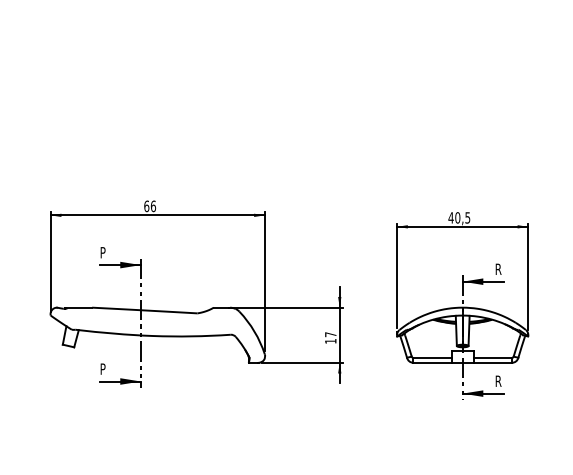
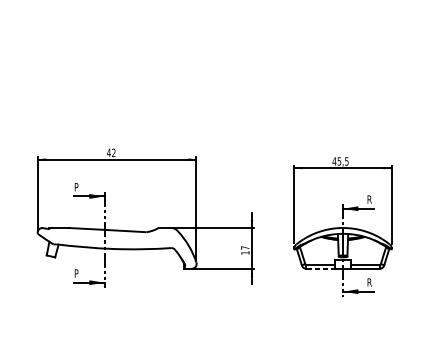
text: (150, 206) -> (111, 153), 66 -> 42
text: (457, 217) -> (339, 161), 40,5 -> 45,5
line: (432, 362) -> (320, 268), solid -> dashed

